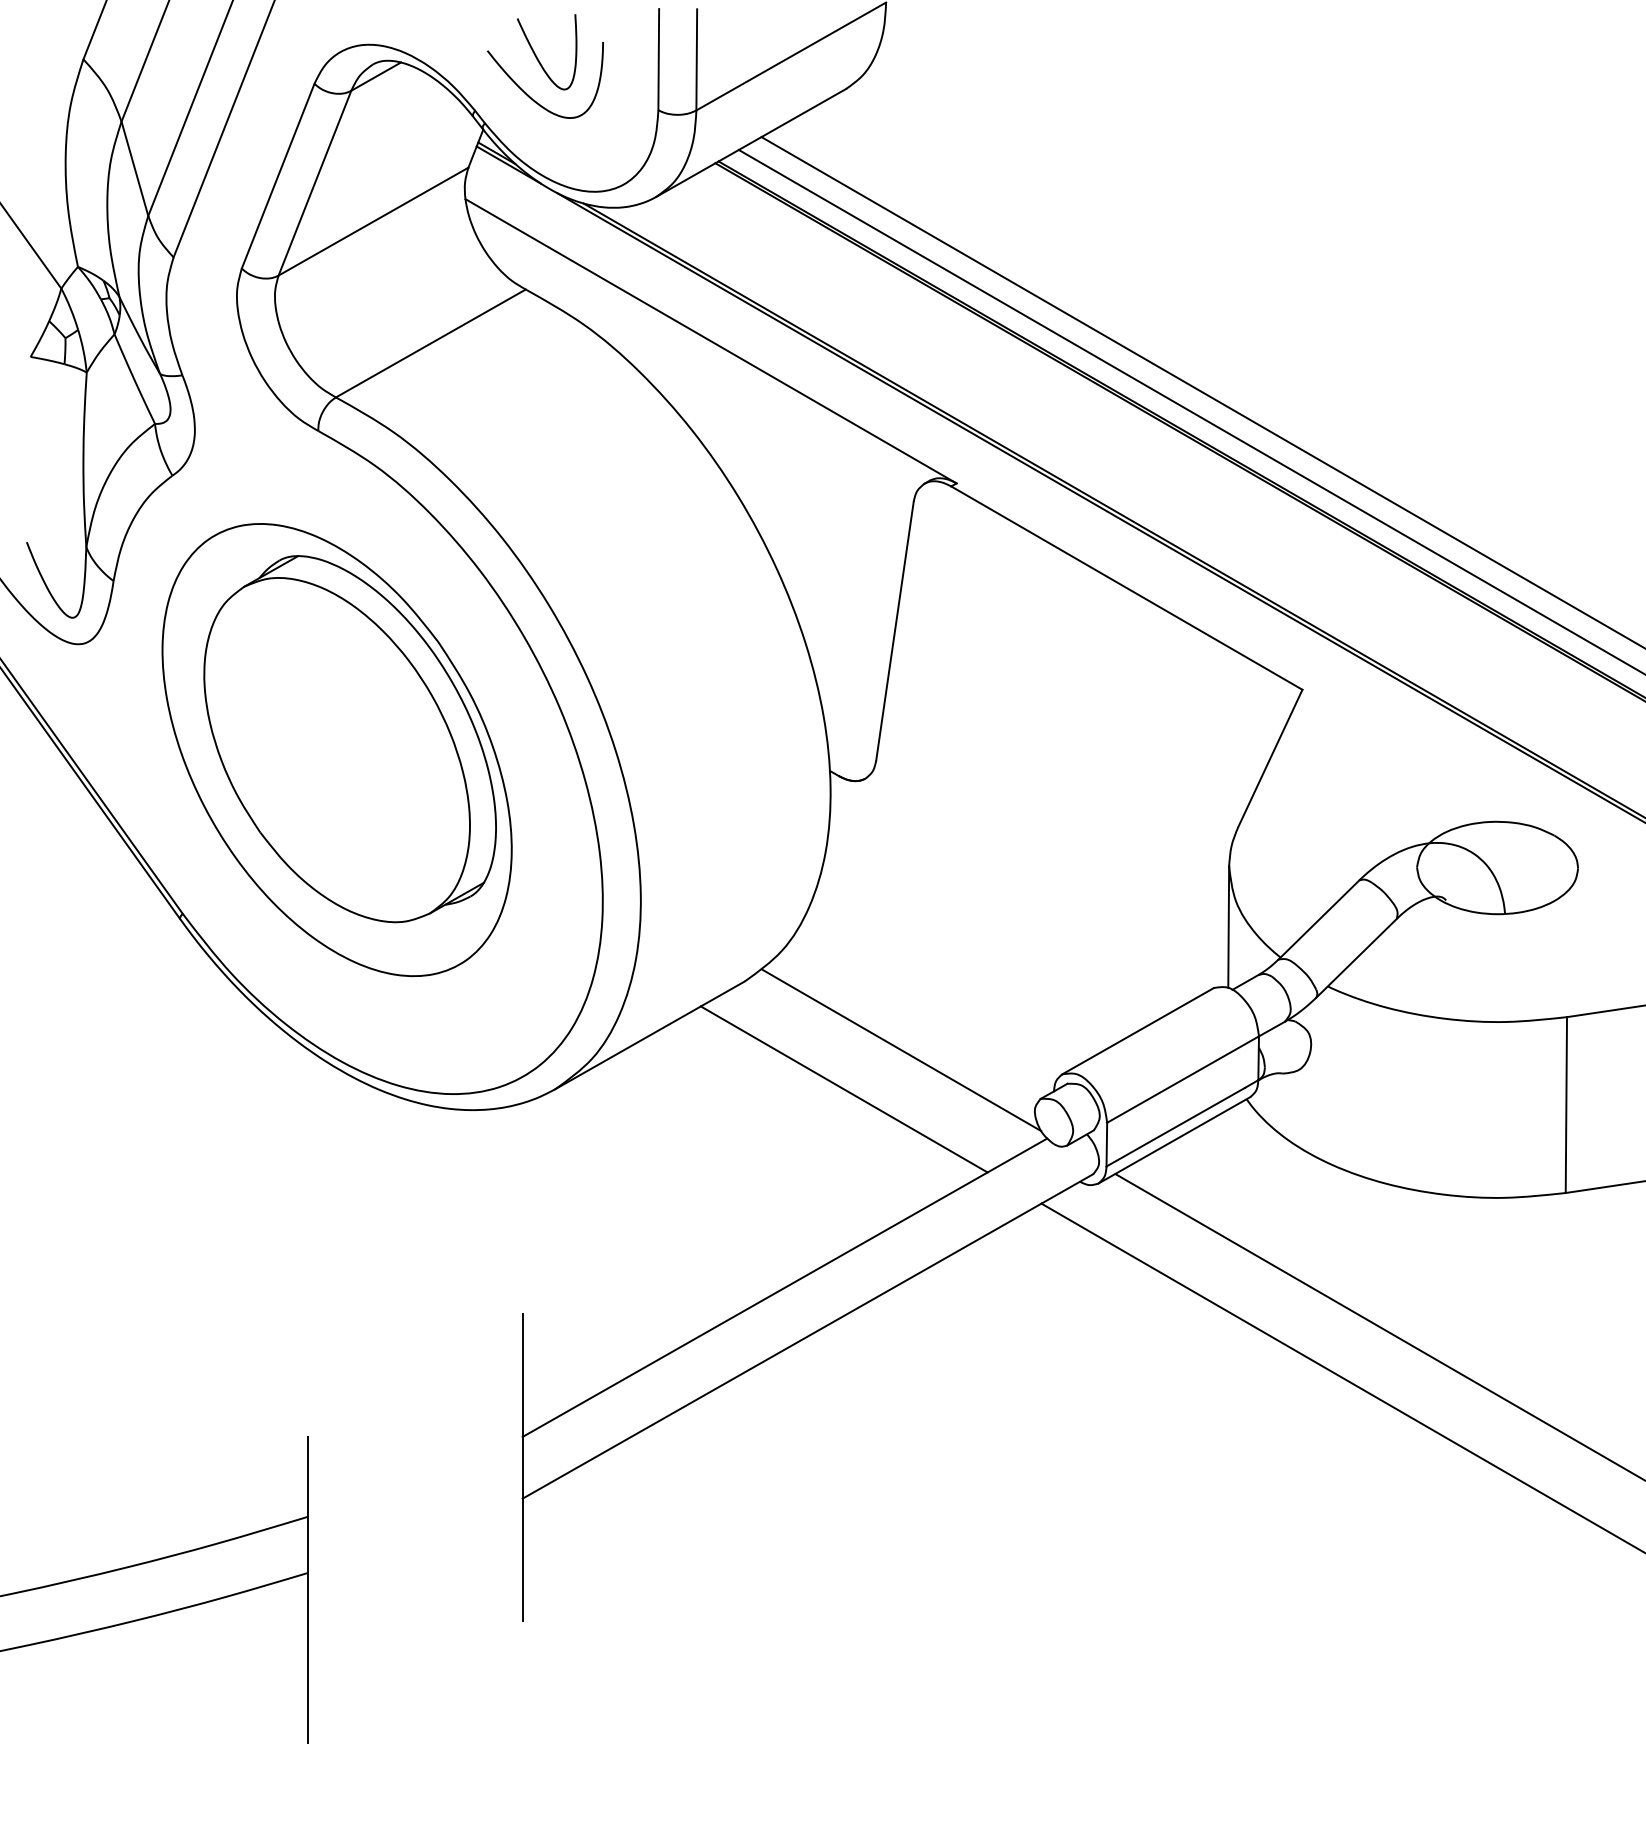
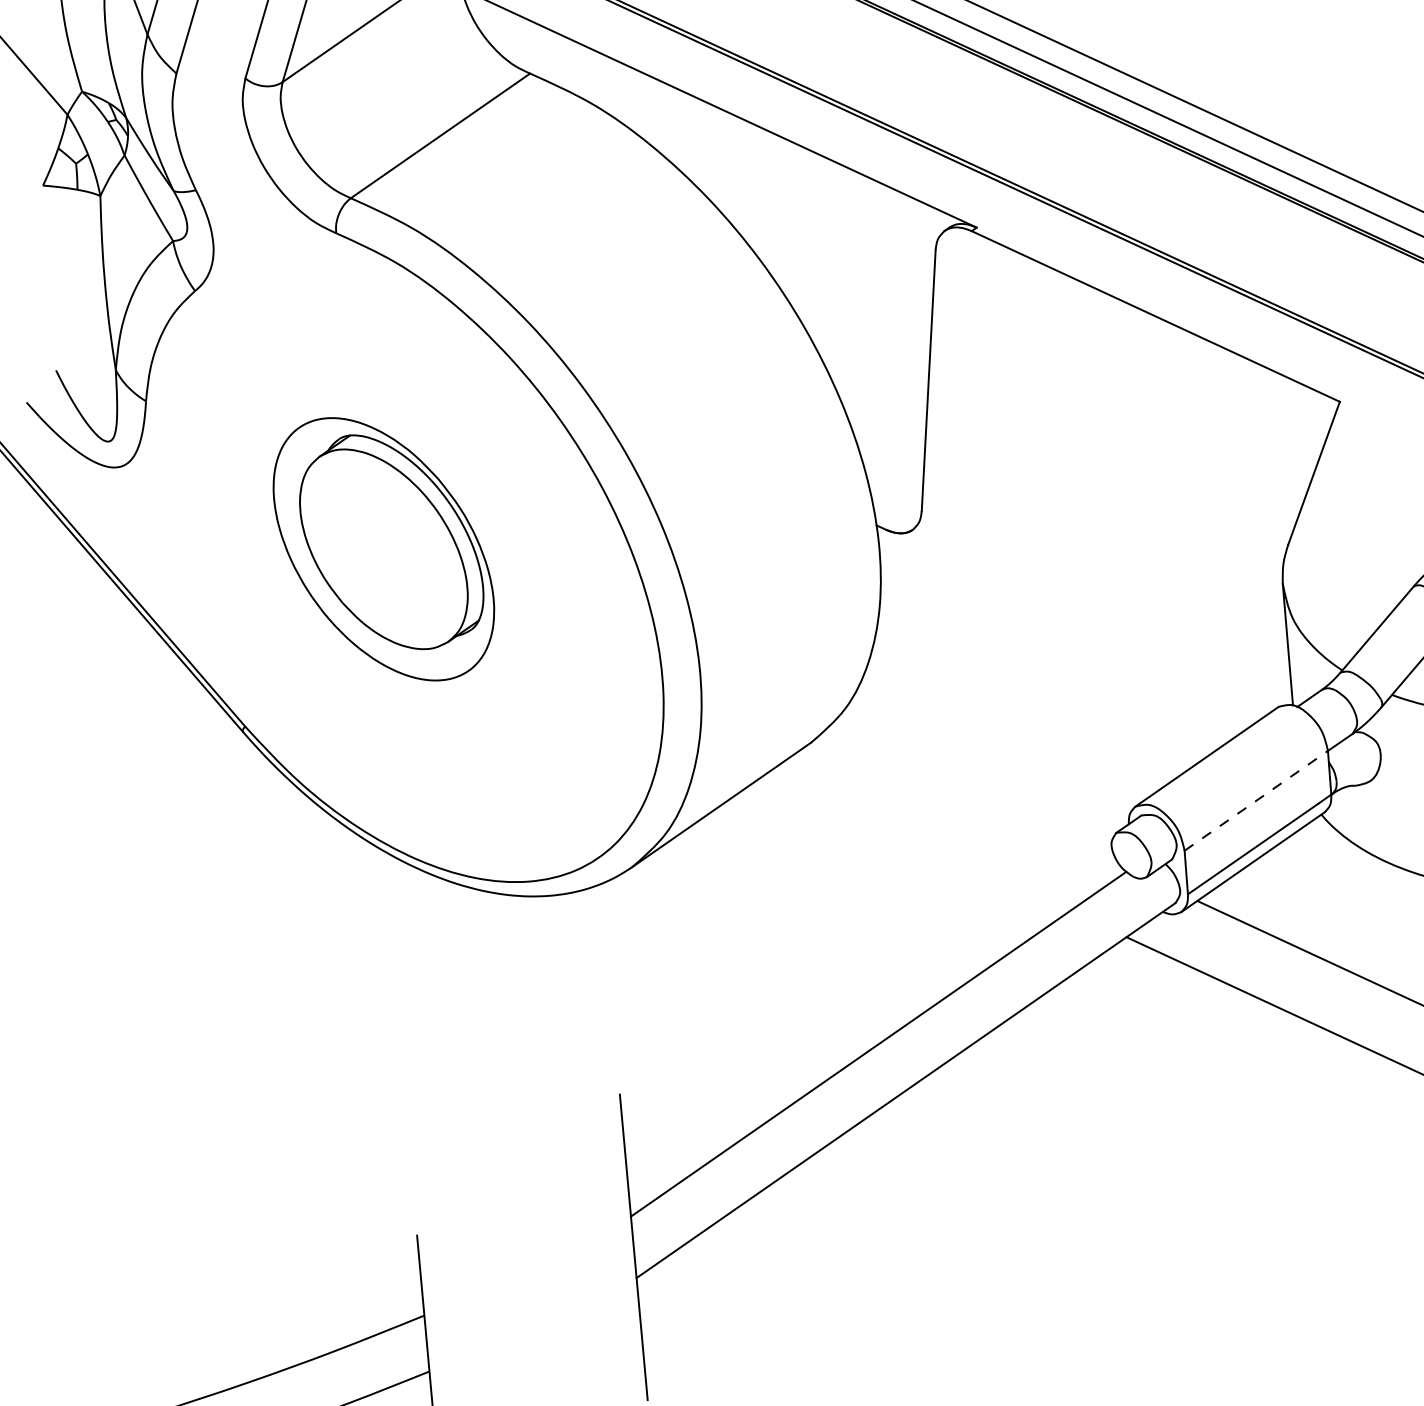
part: (336, 749) -> (383, 548), size x0.6
line: (901, 1050) -> (973, 797), removed
line: (1183, 1079) -> (1256, 800), solid -> dashed
line: (843, 1089) -> (919, 841), removed

